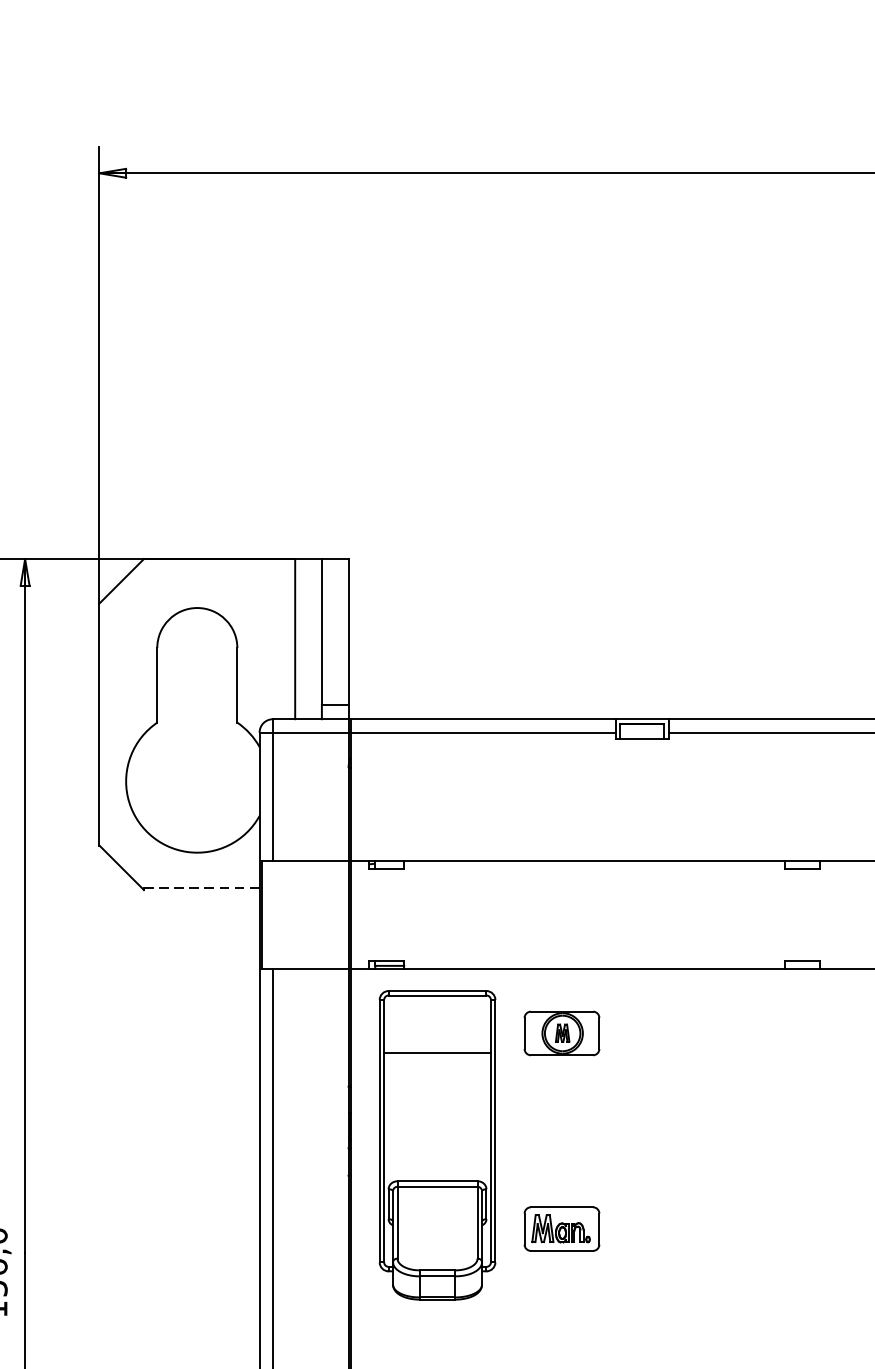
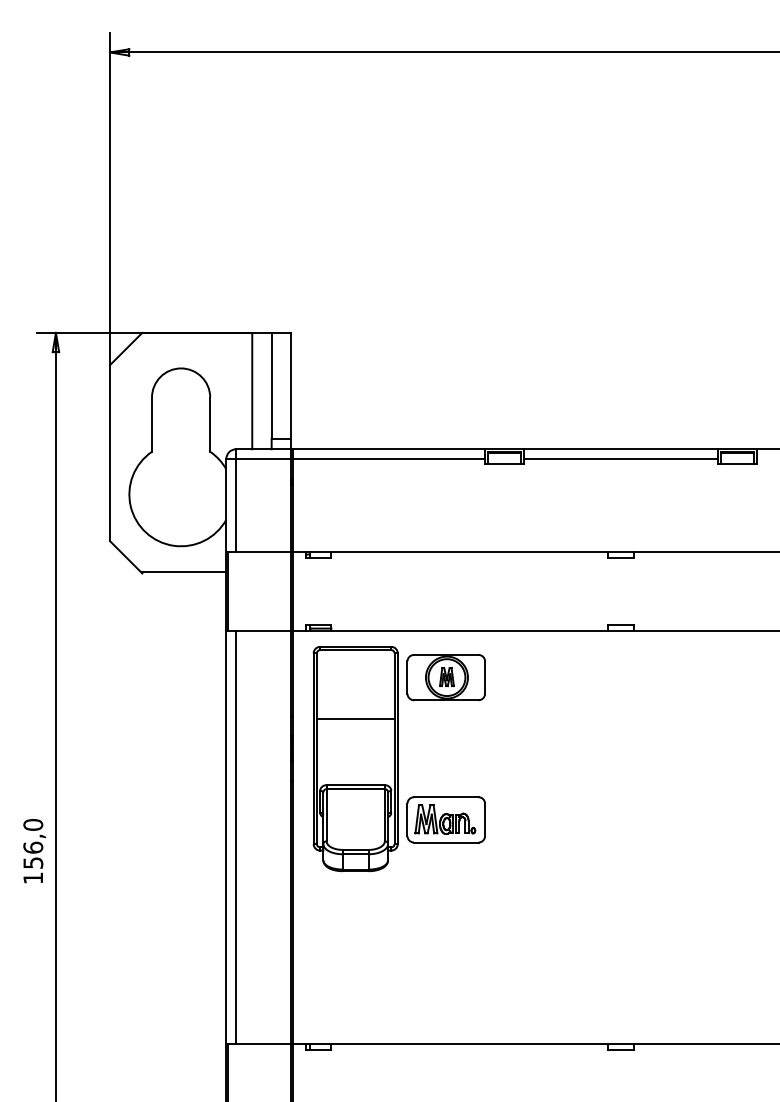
line: (201, 888) -> (184, 572), dashed -> solid
part: (561, 1033) -> (445, 677), size x1.43
line: (437, 1053) -> (355, 719), moved
part: (561, 1228) -> (445, 819), size x1.43

